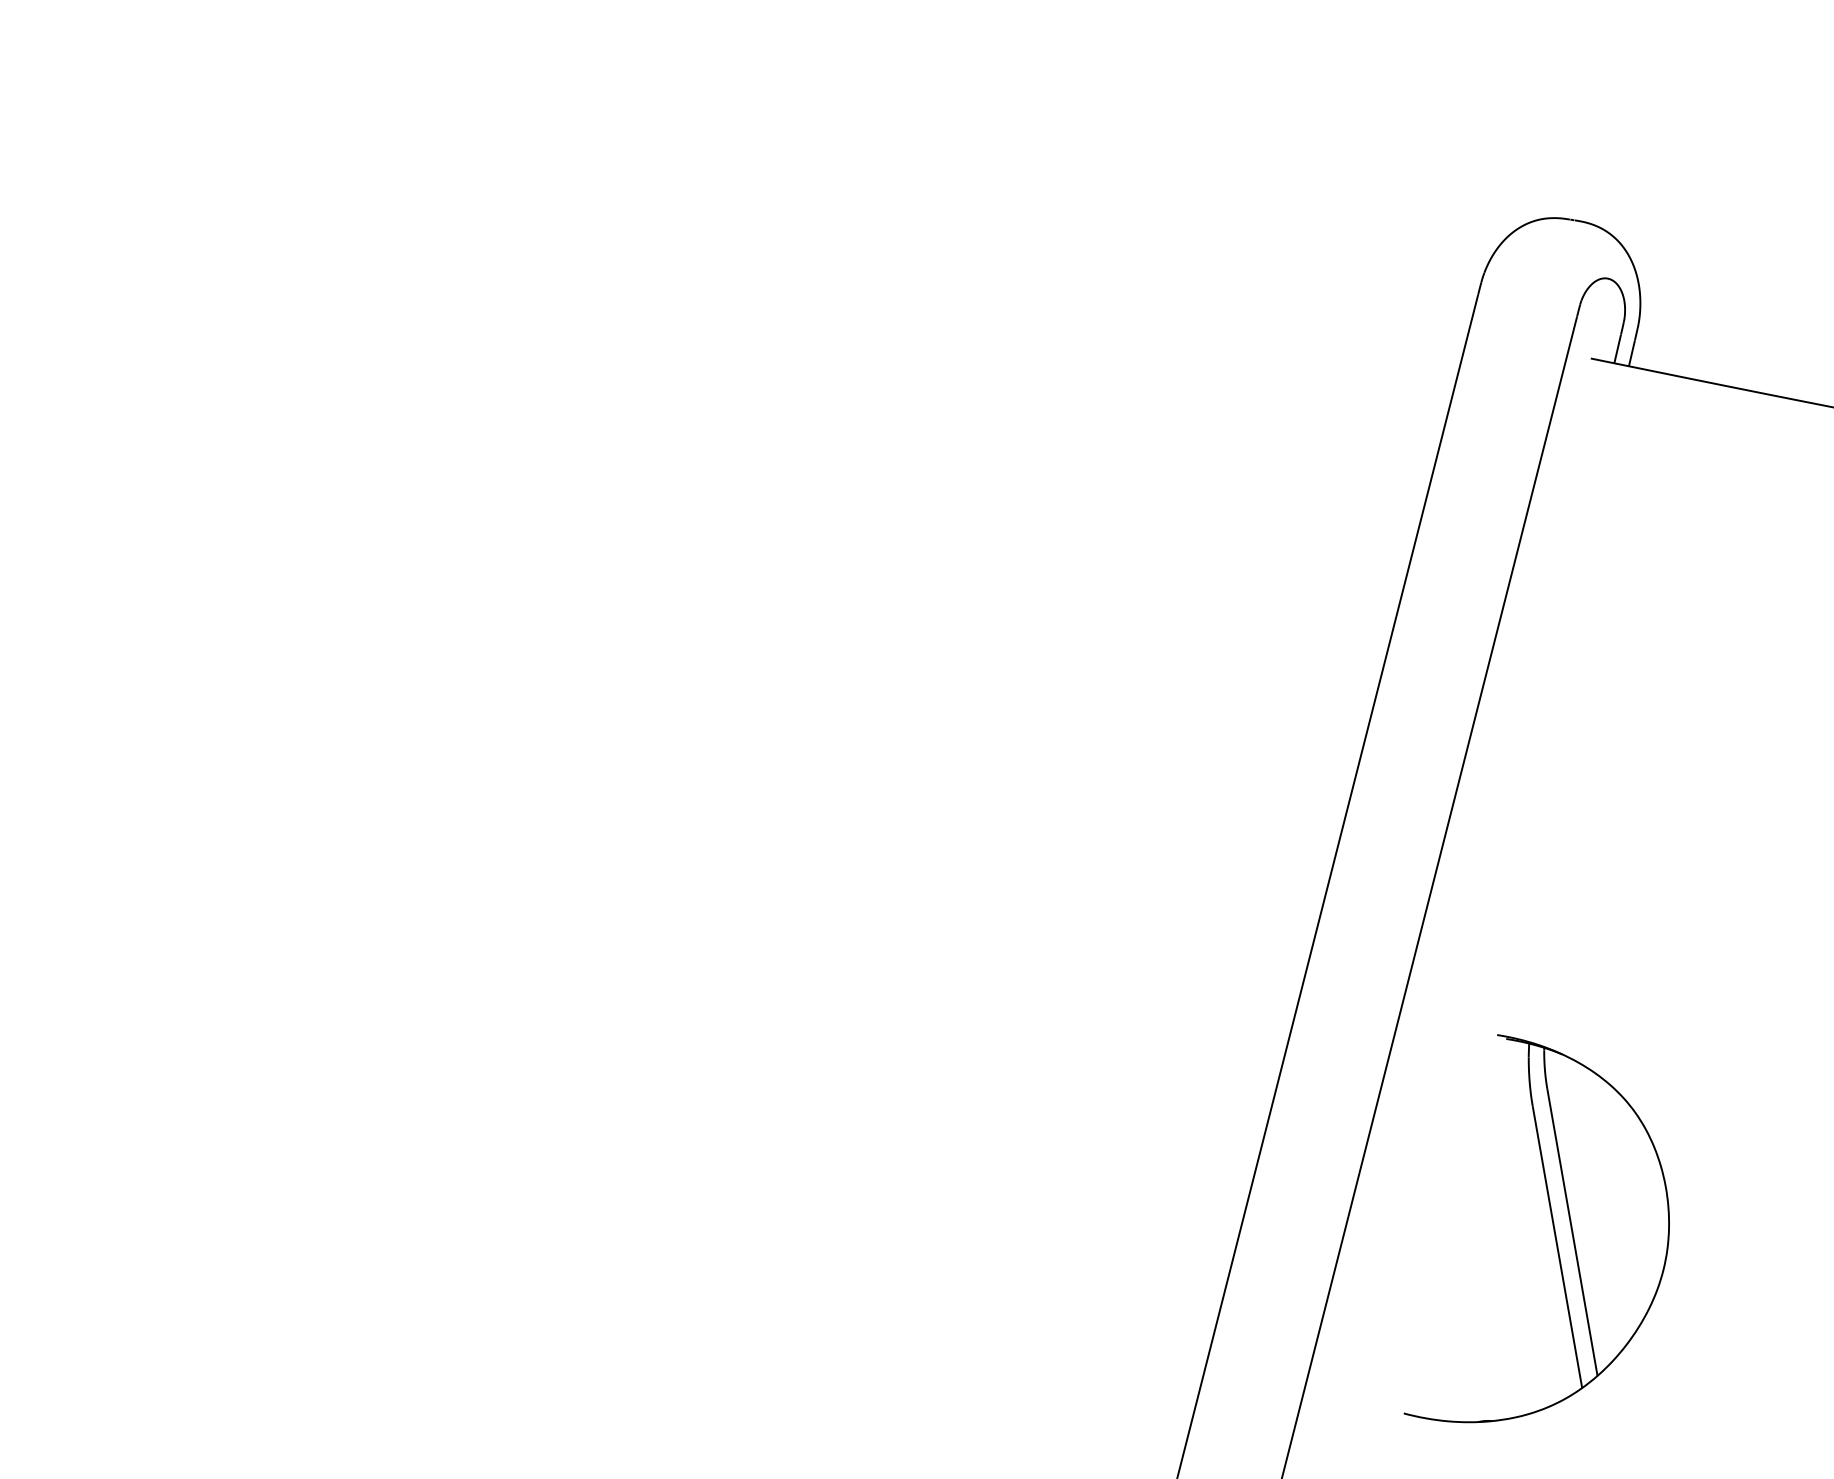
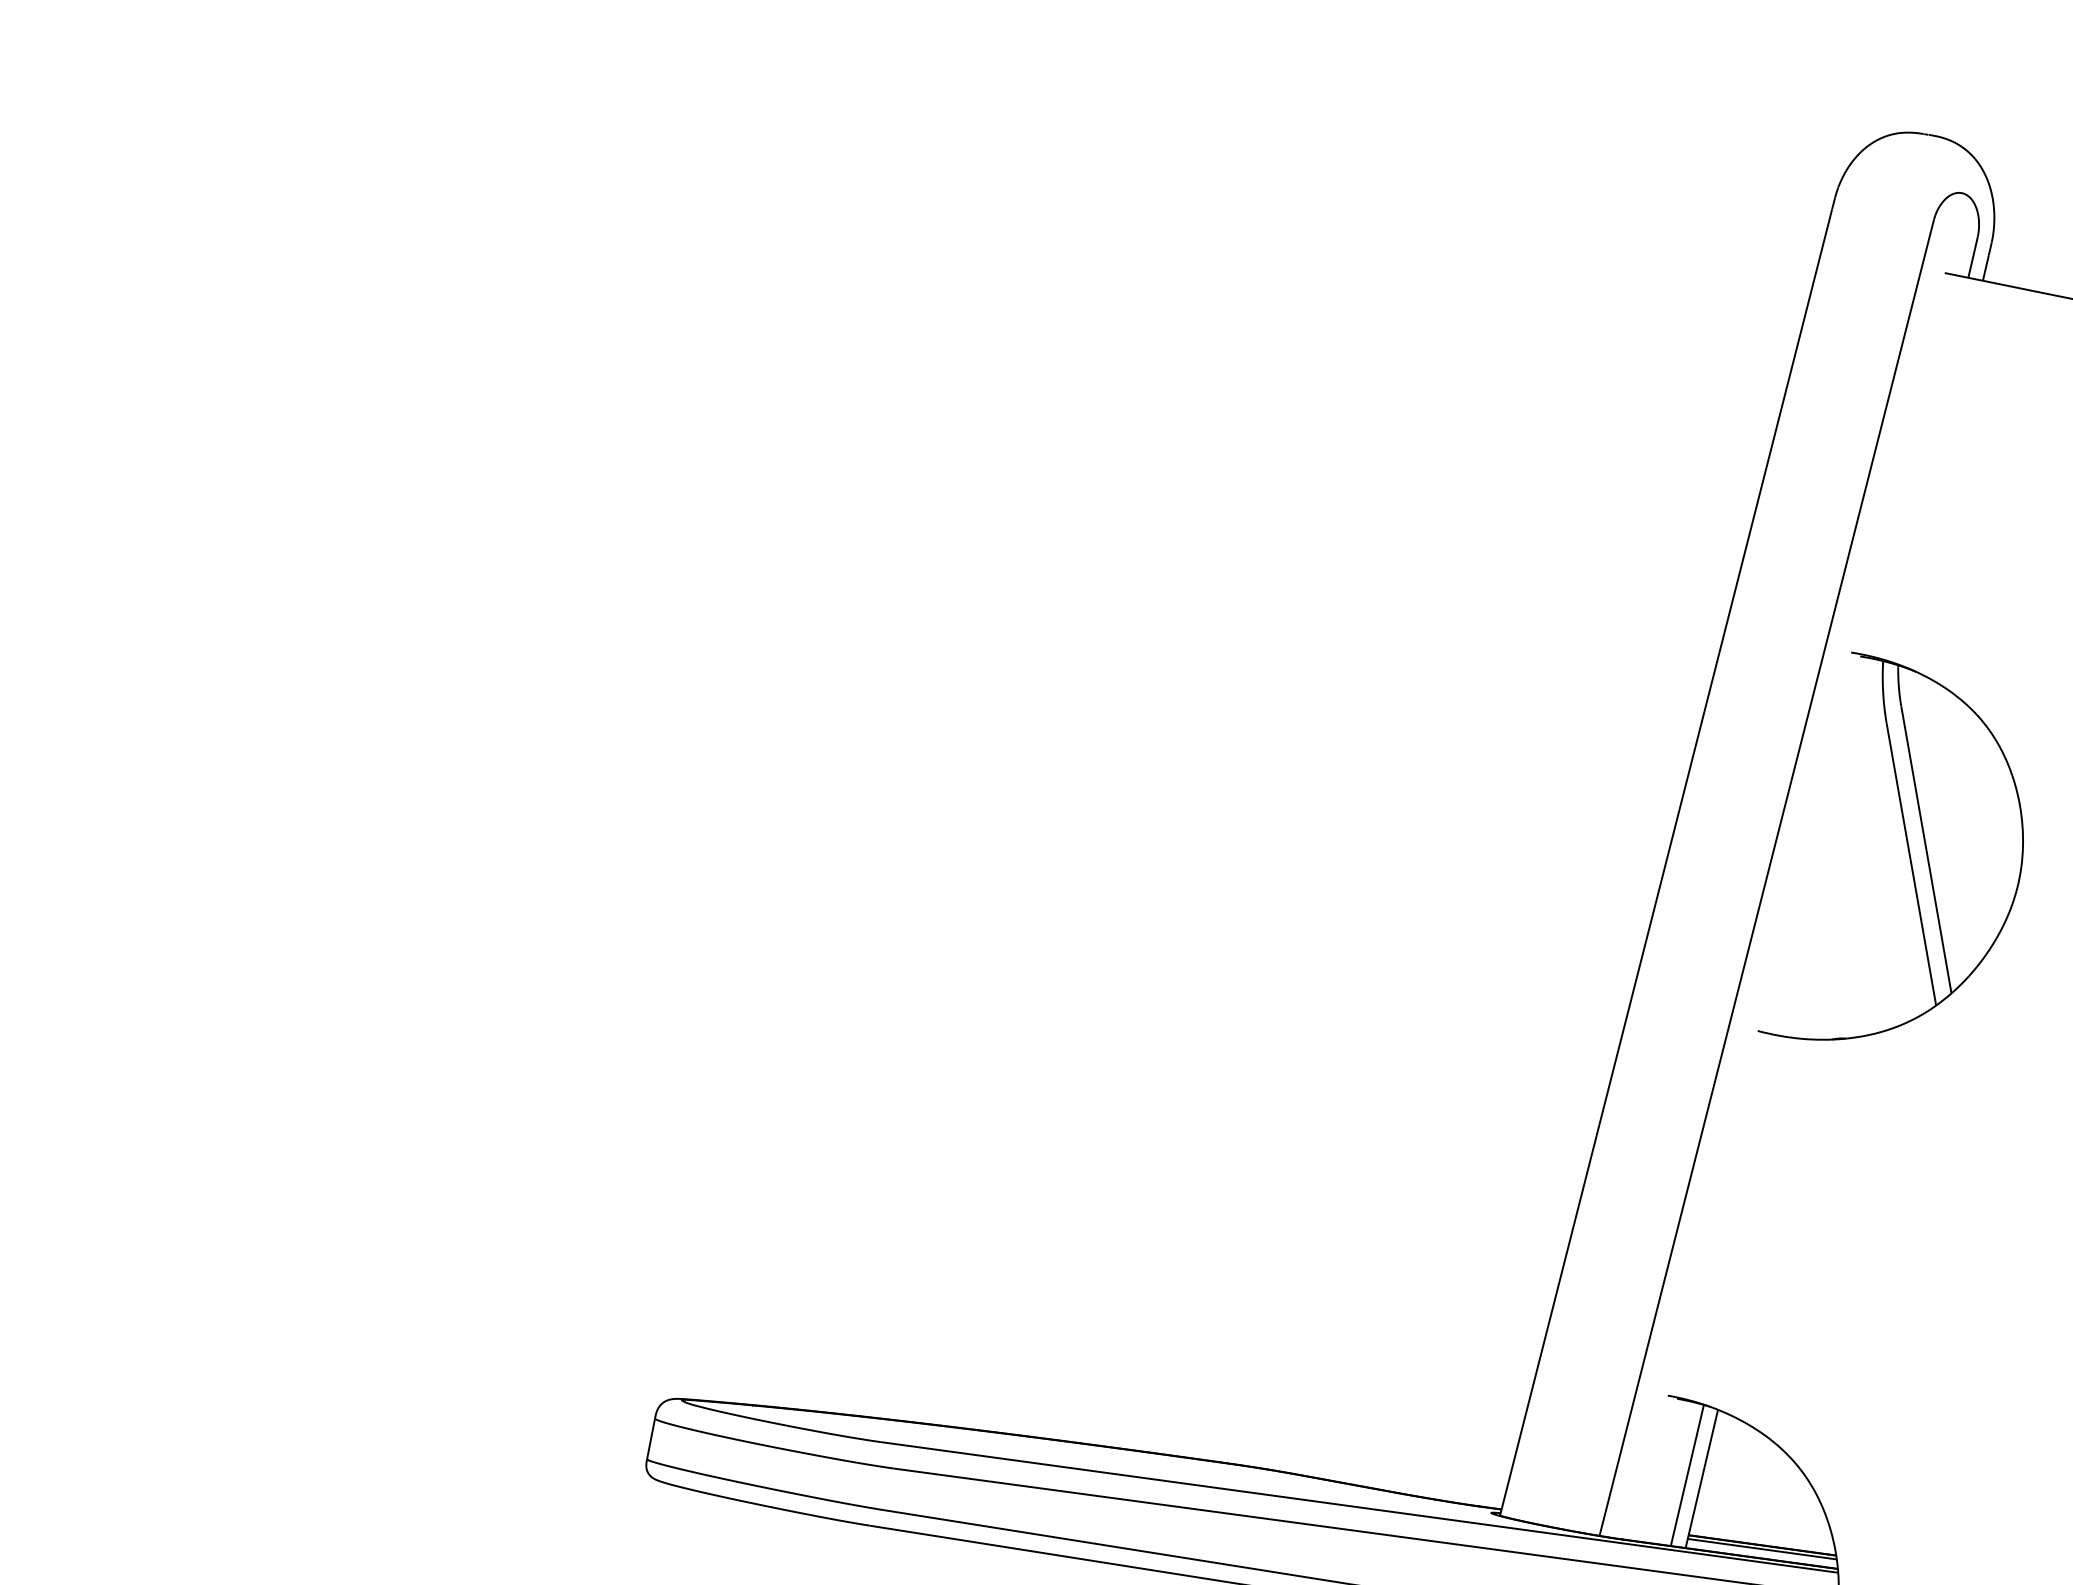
part: (1552, 1225) -> (1906, 843), moved

